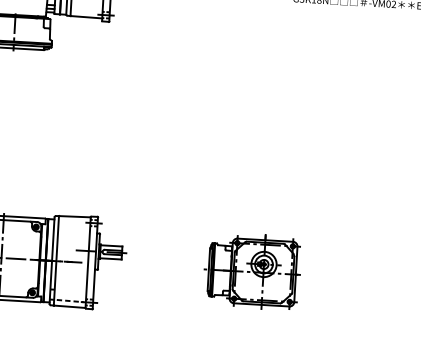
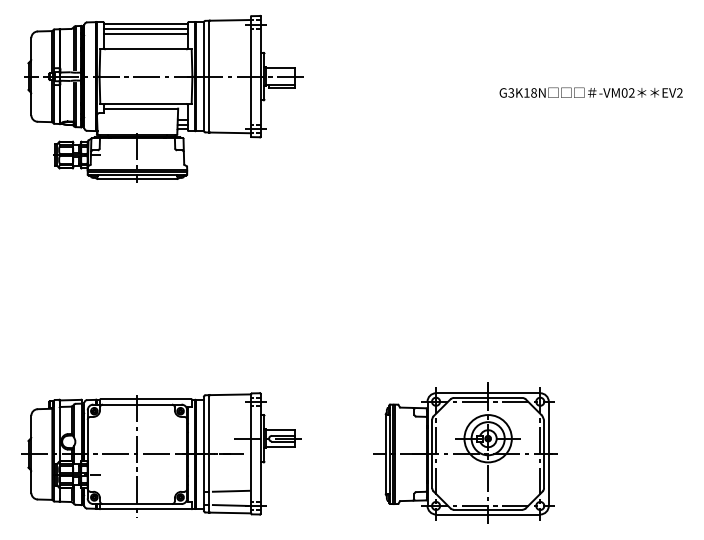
part: (251, 271) -> (465, 452), size x1.43
line: (70, 289) -> (230, 490), added
line: (70, 301) -> (230, 505), dashed -> solid

